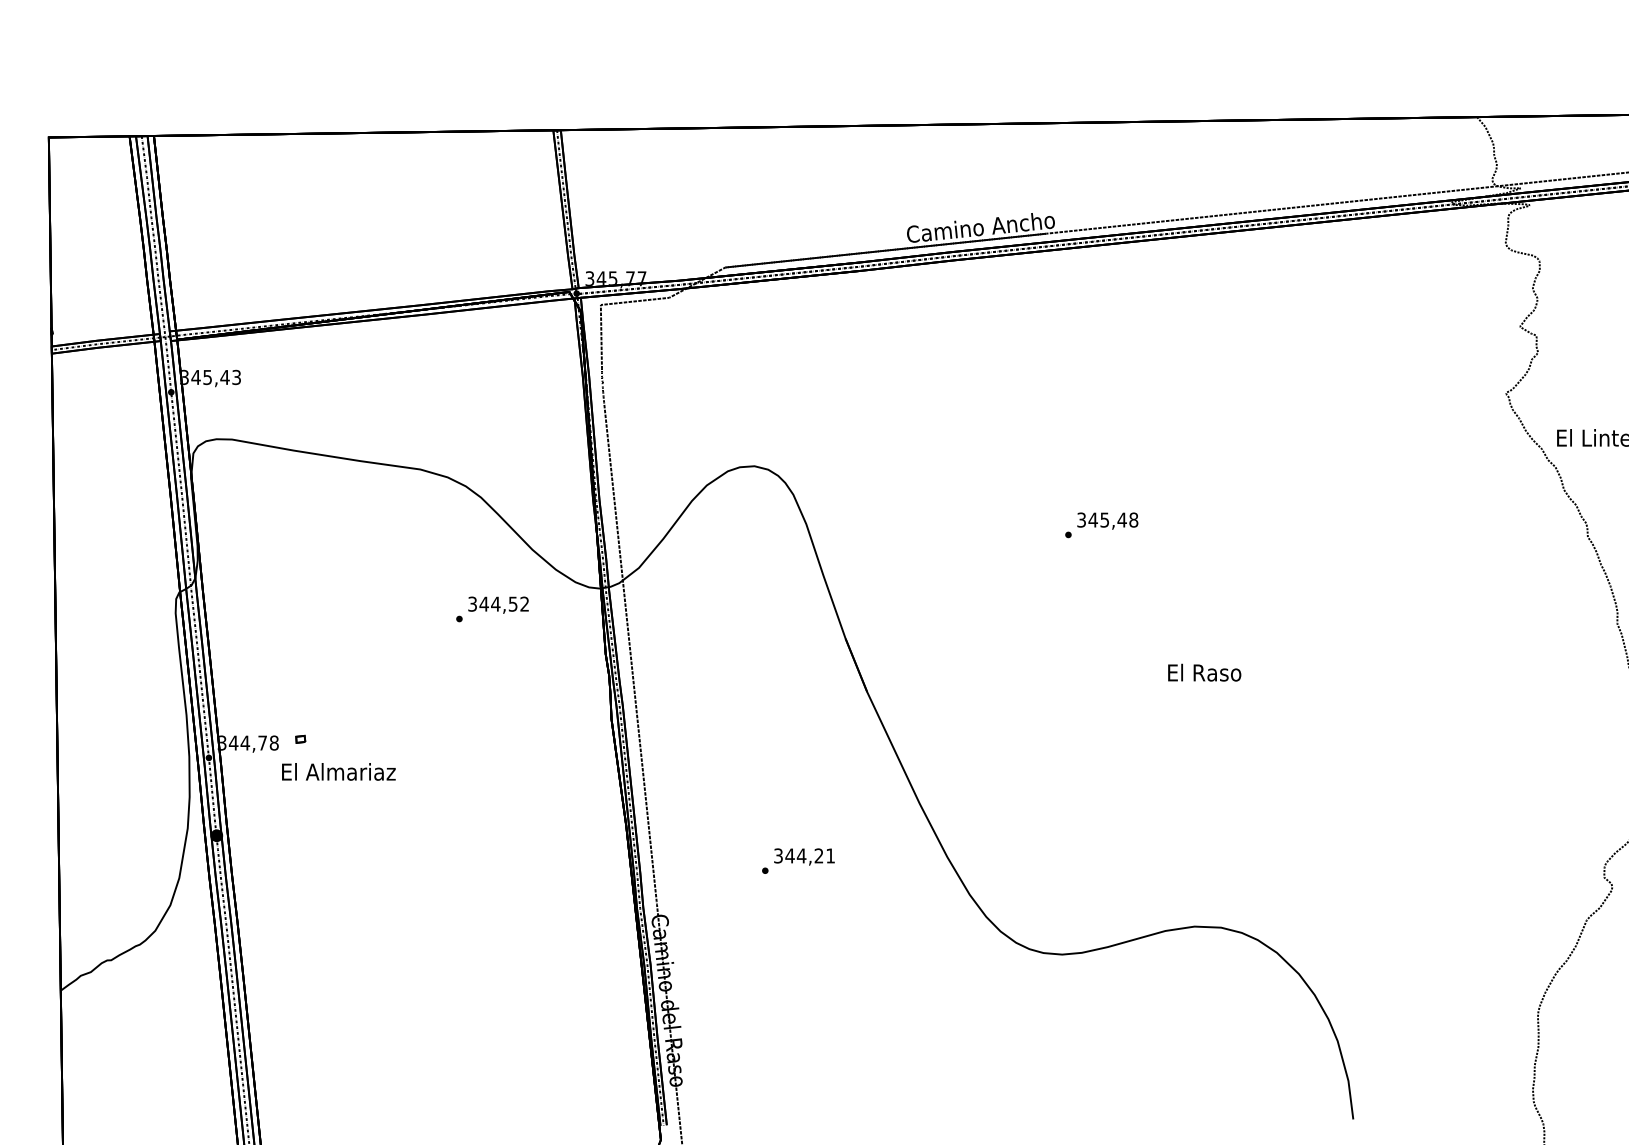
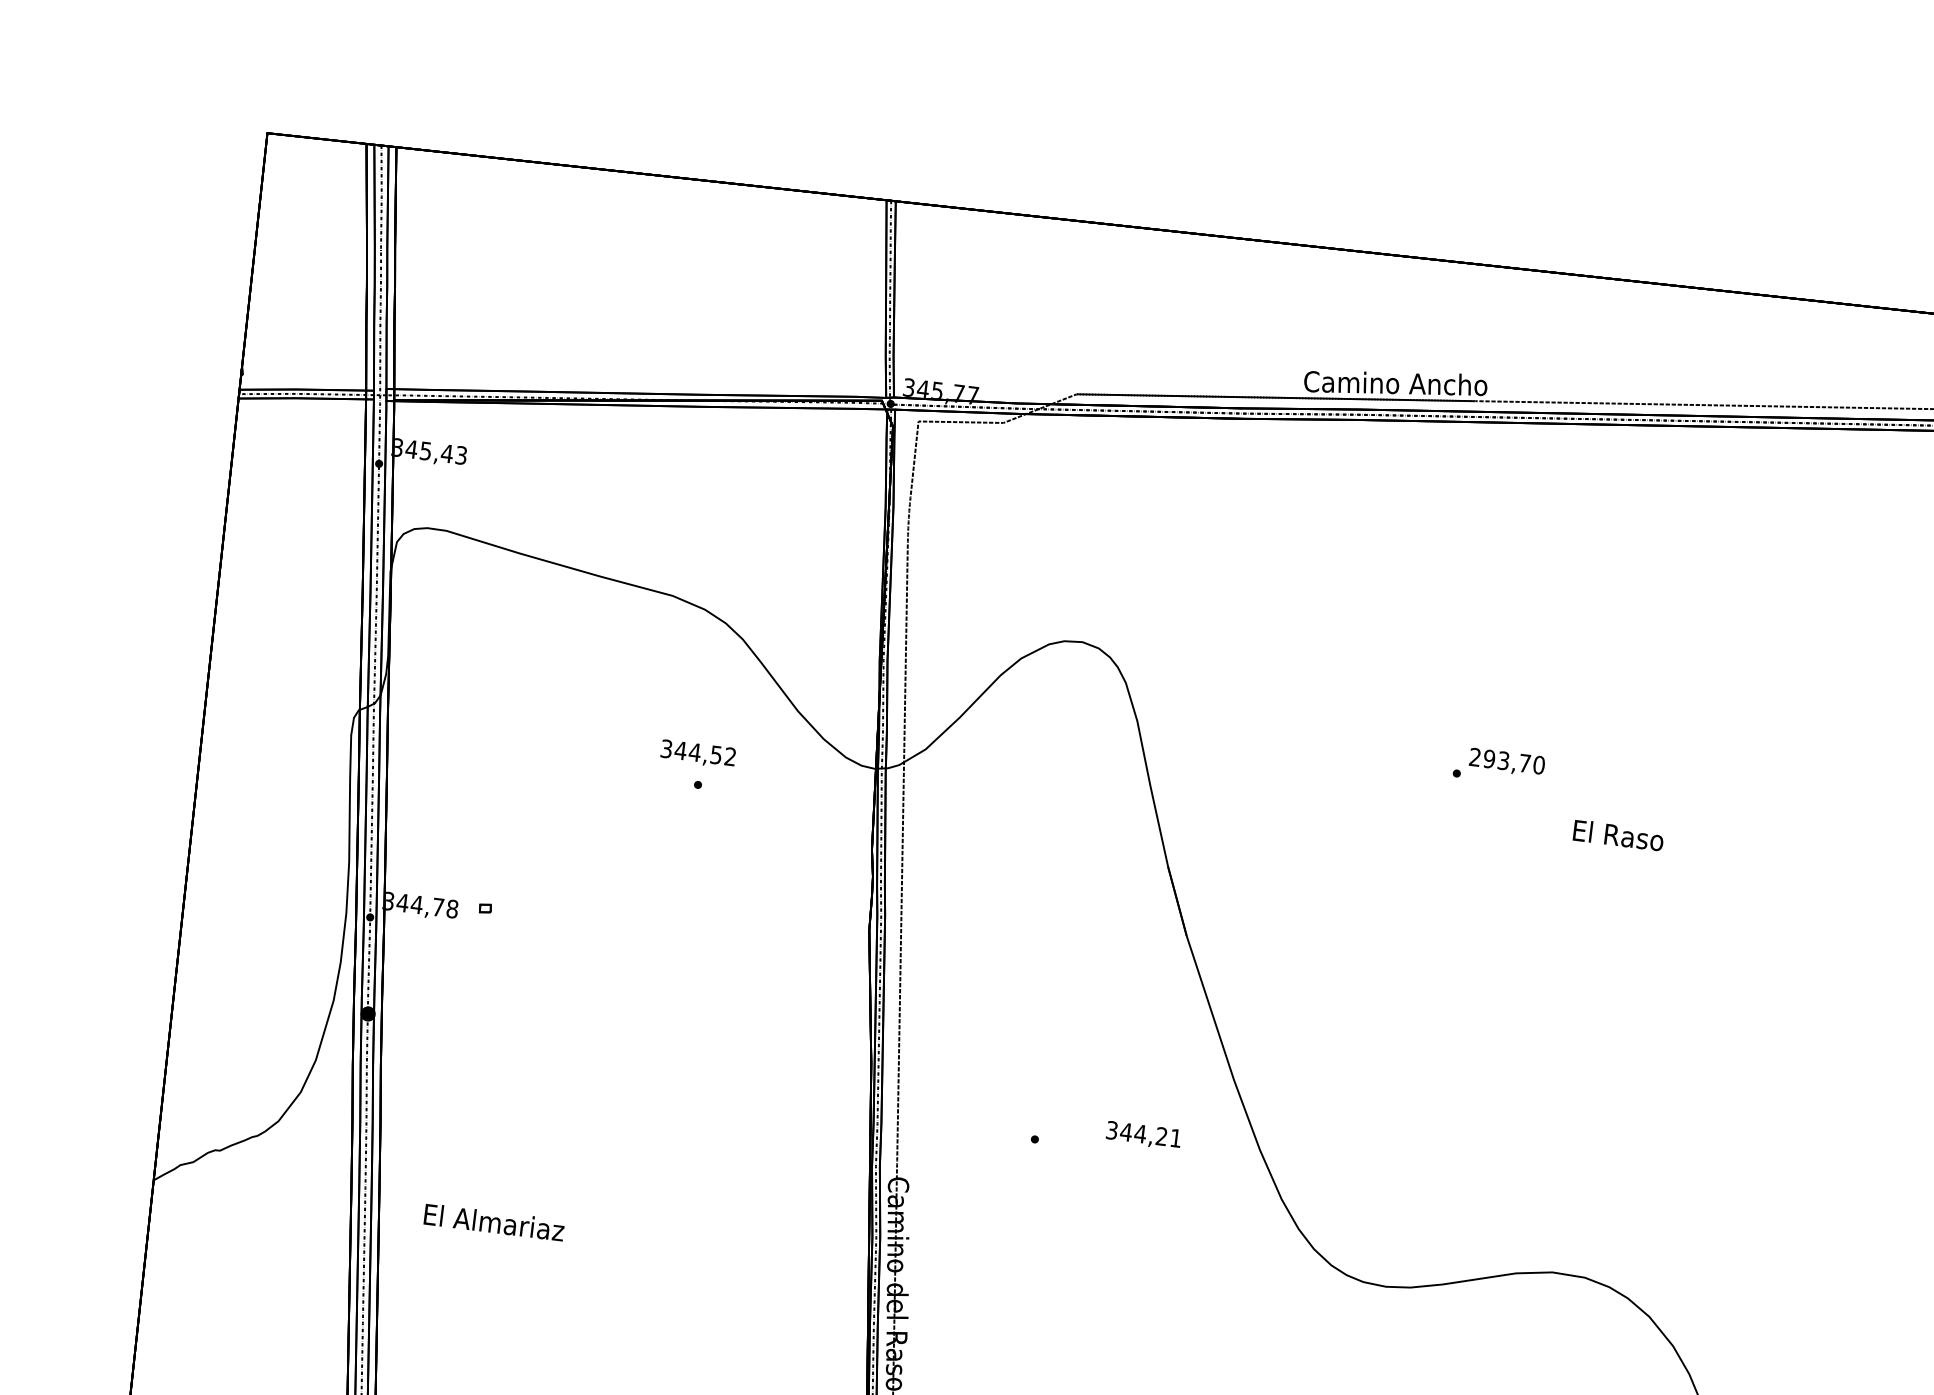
text: (1107, 519) -> (1507, 760), 345,48 -> 293,70
text: (498, 604) -> (698, 753), moved
text: (1204, 672) -> (1618, 835), moved
text: (338, 771) -> (493, 1221), moved
text: (804, 856) -> (1143, 1135), moved

